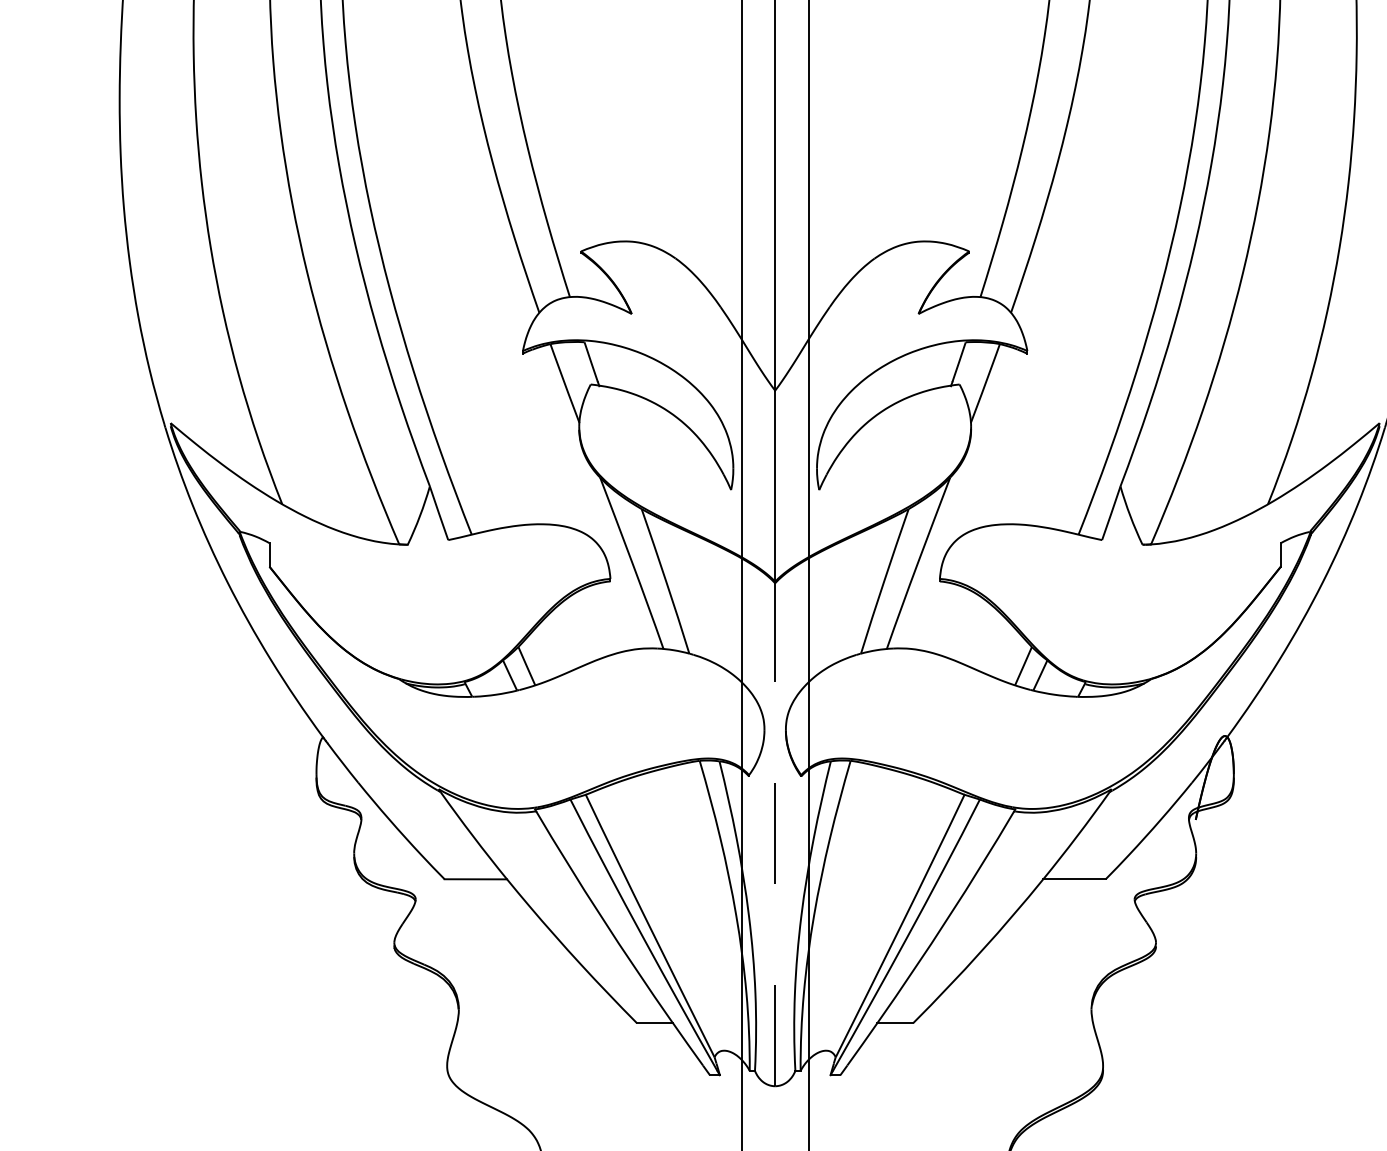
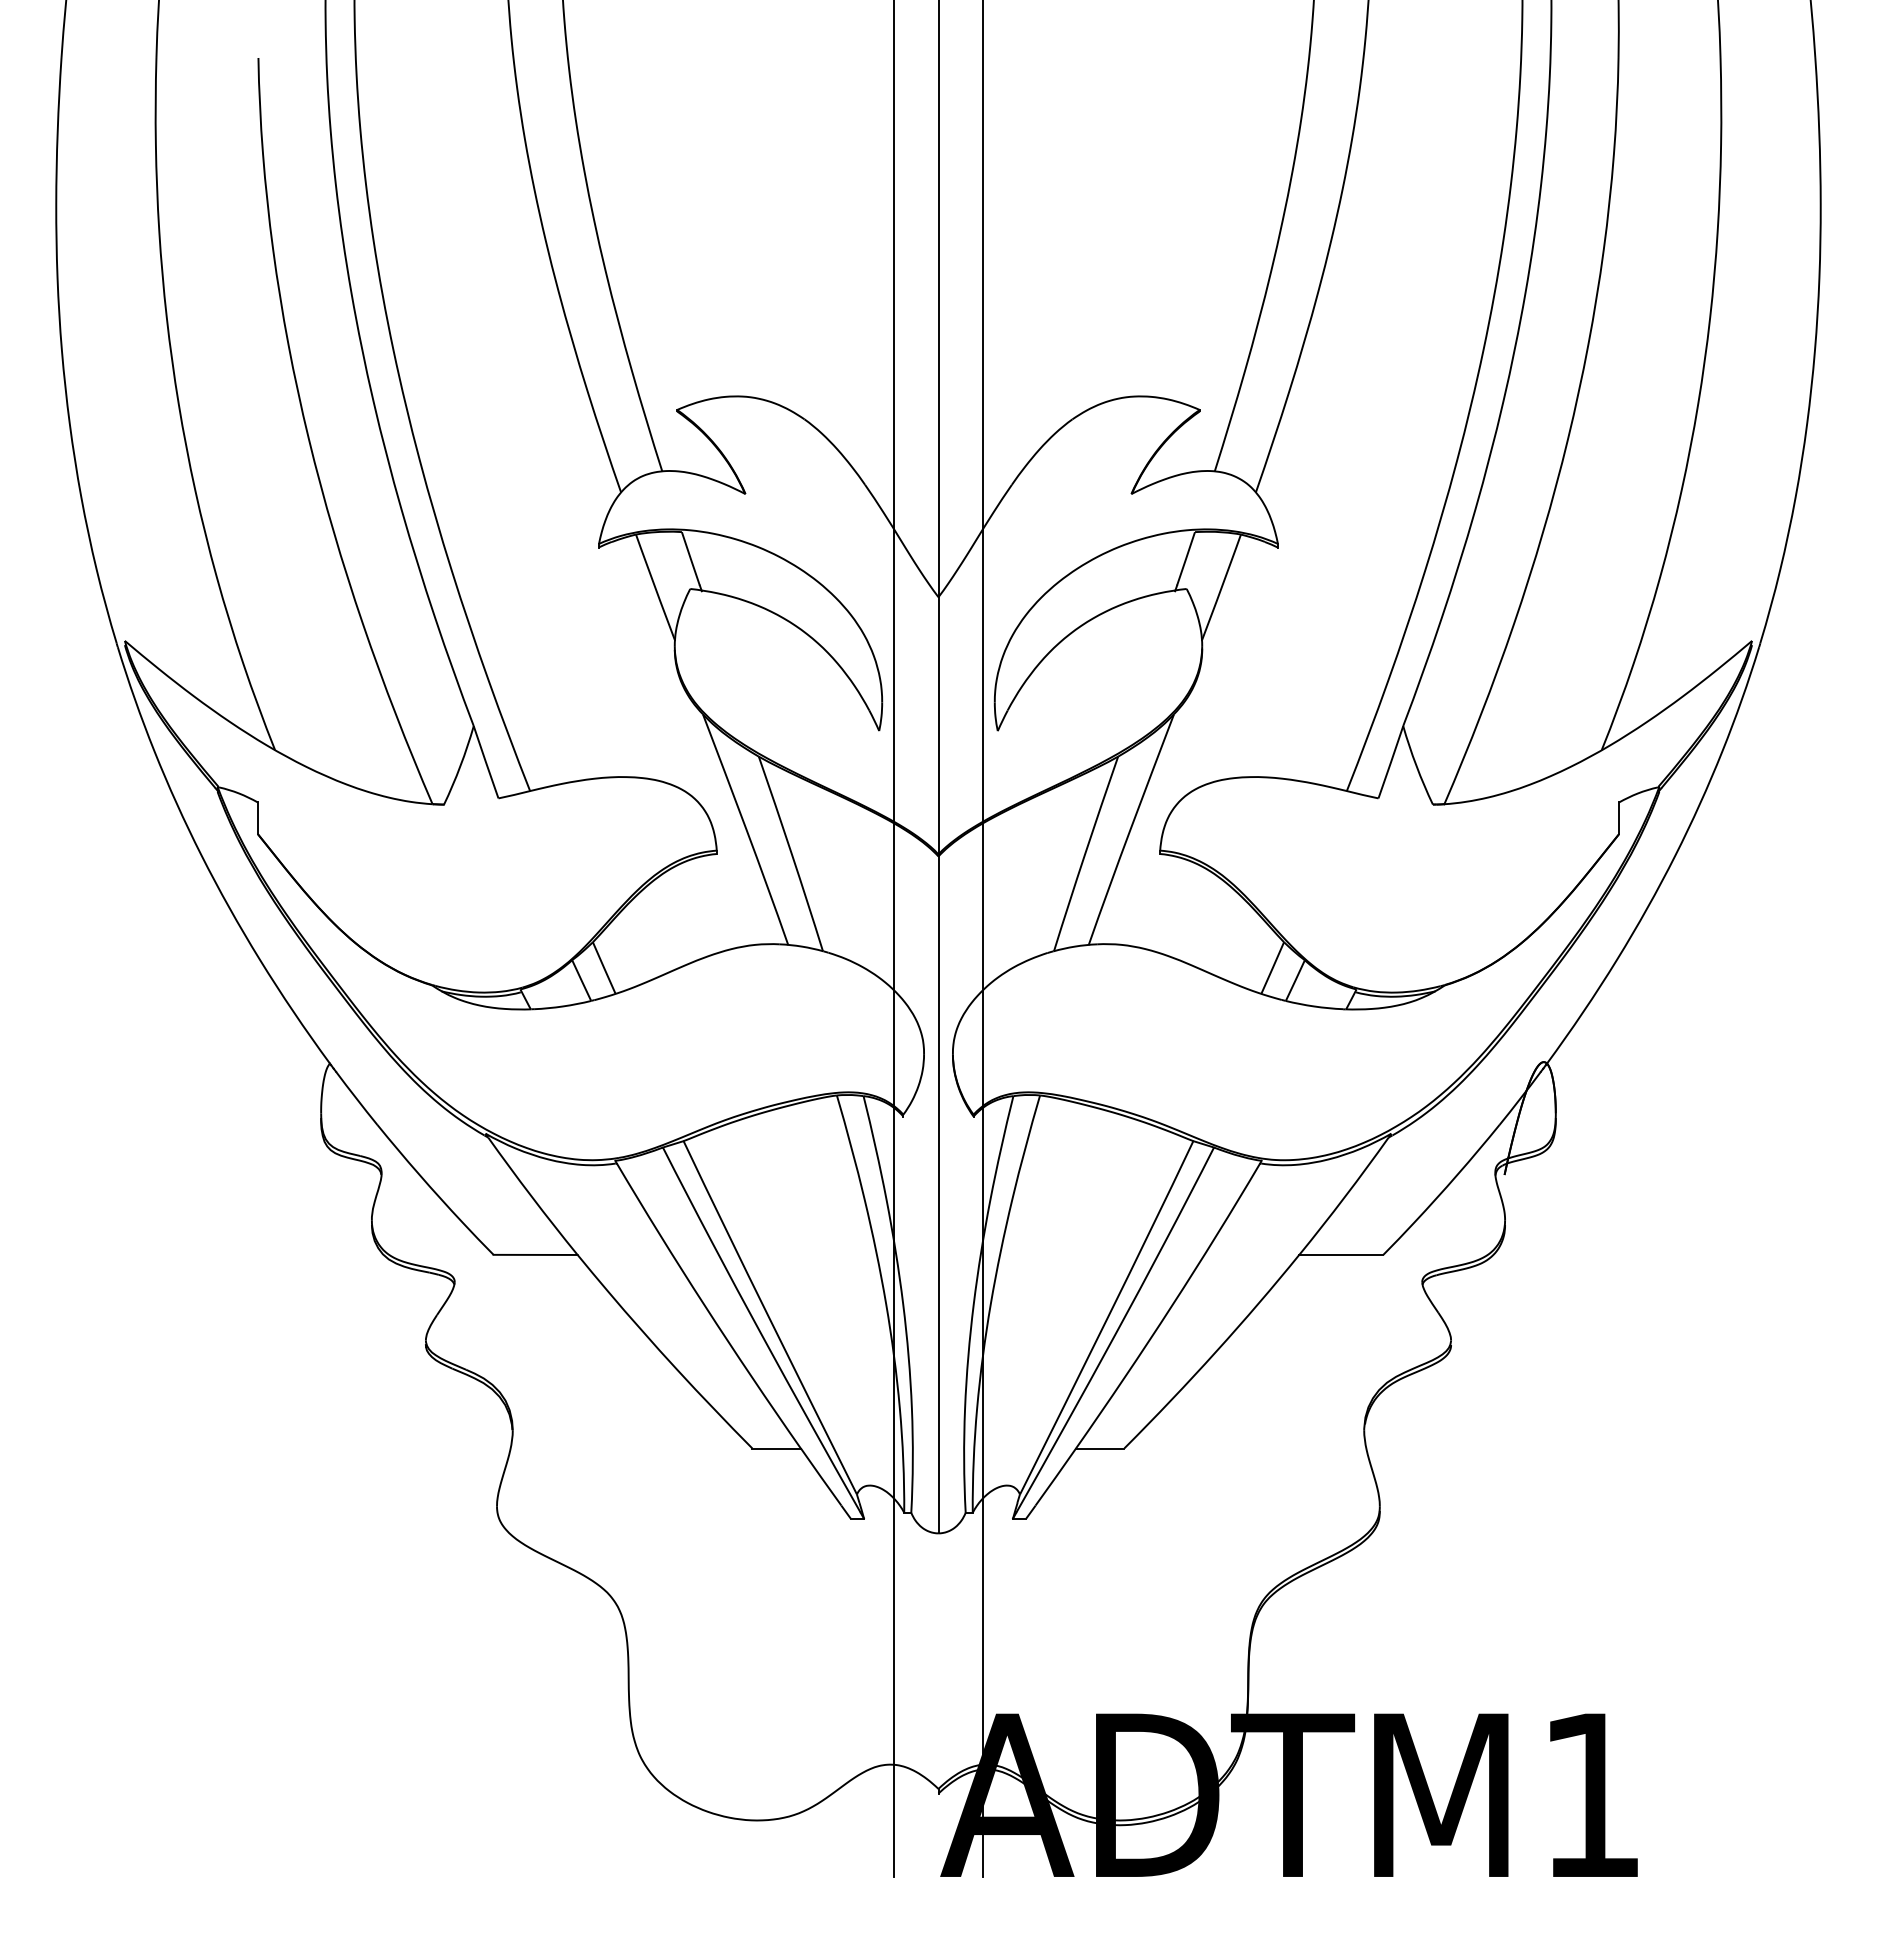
line: (775, 834) -> (938, 1194), dashed -> solid

